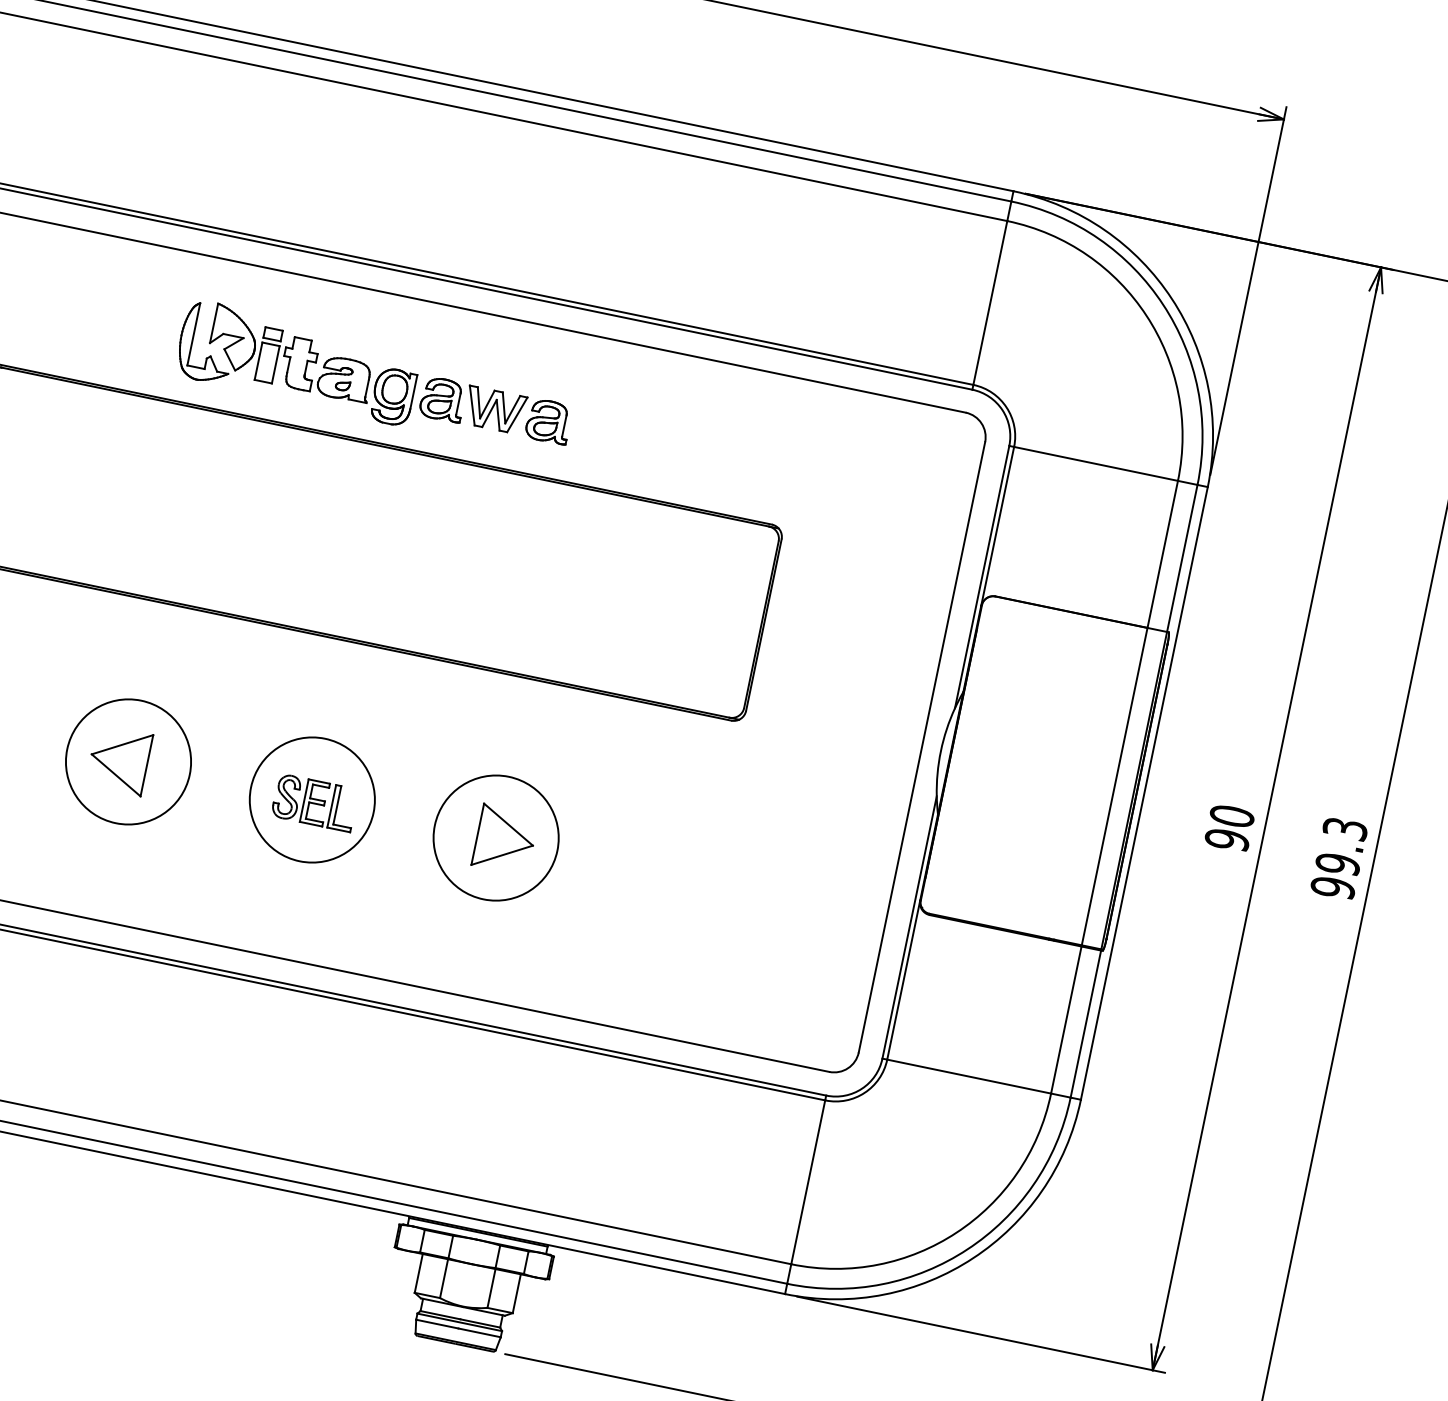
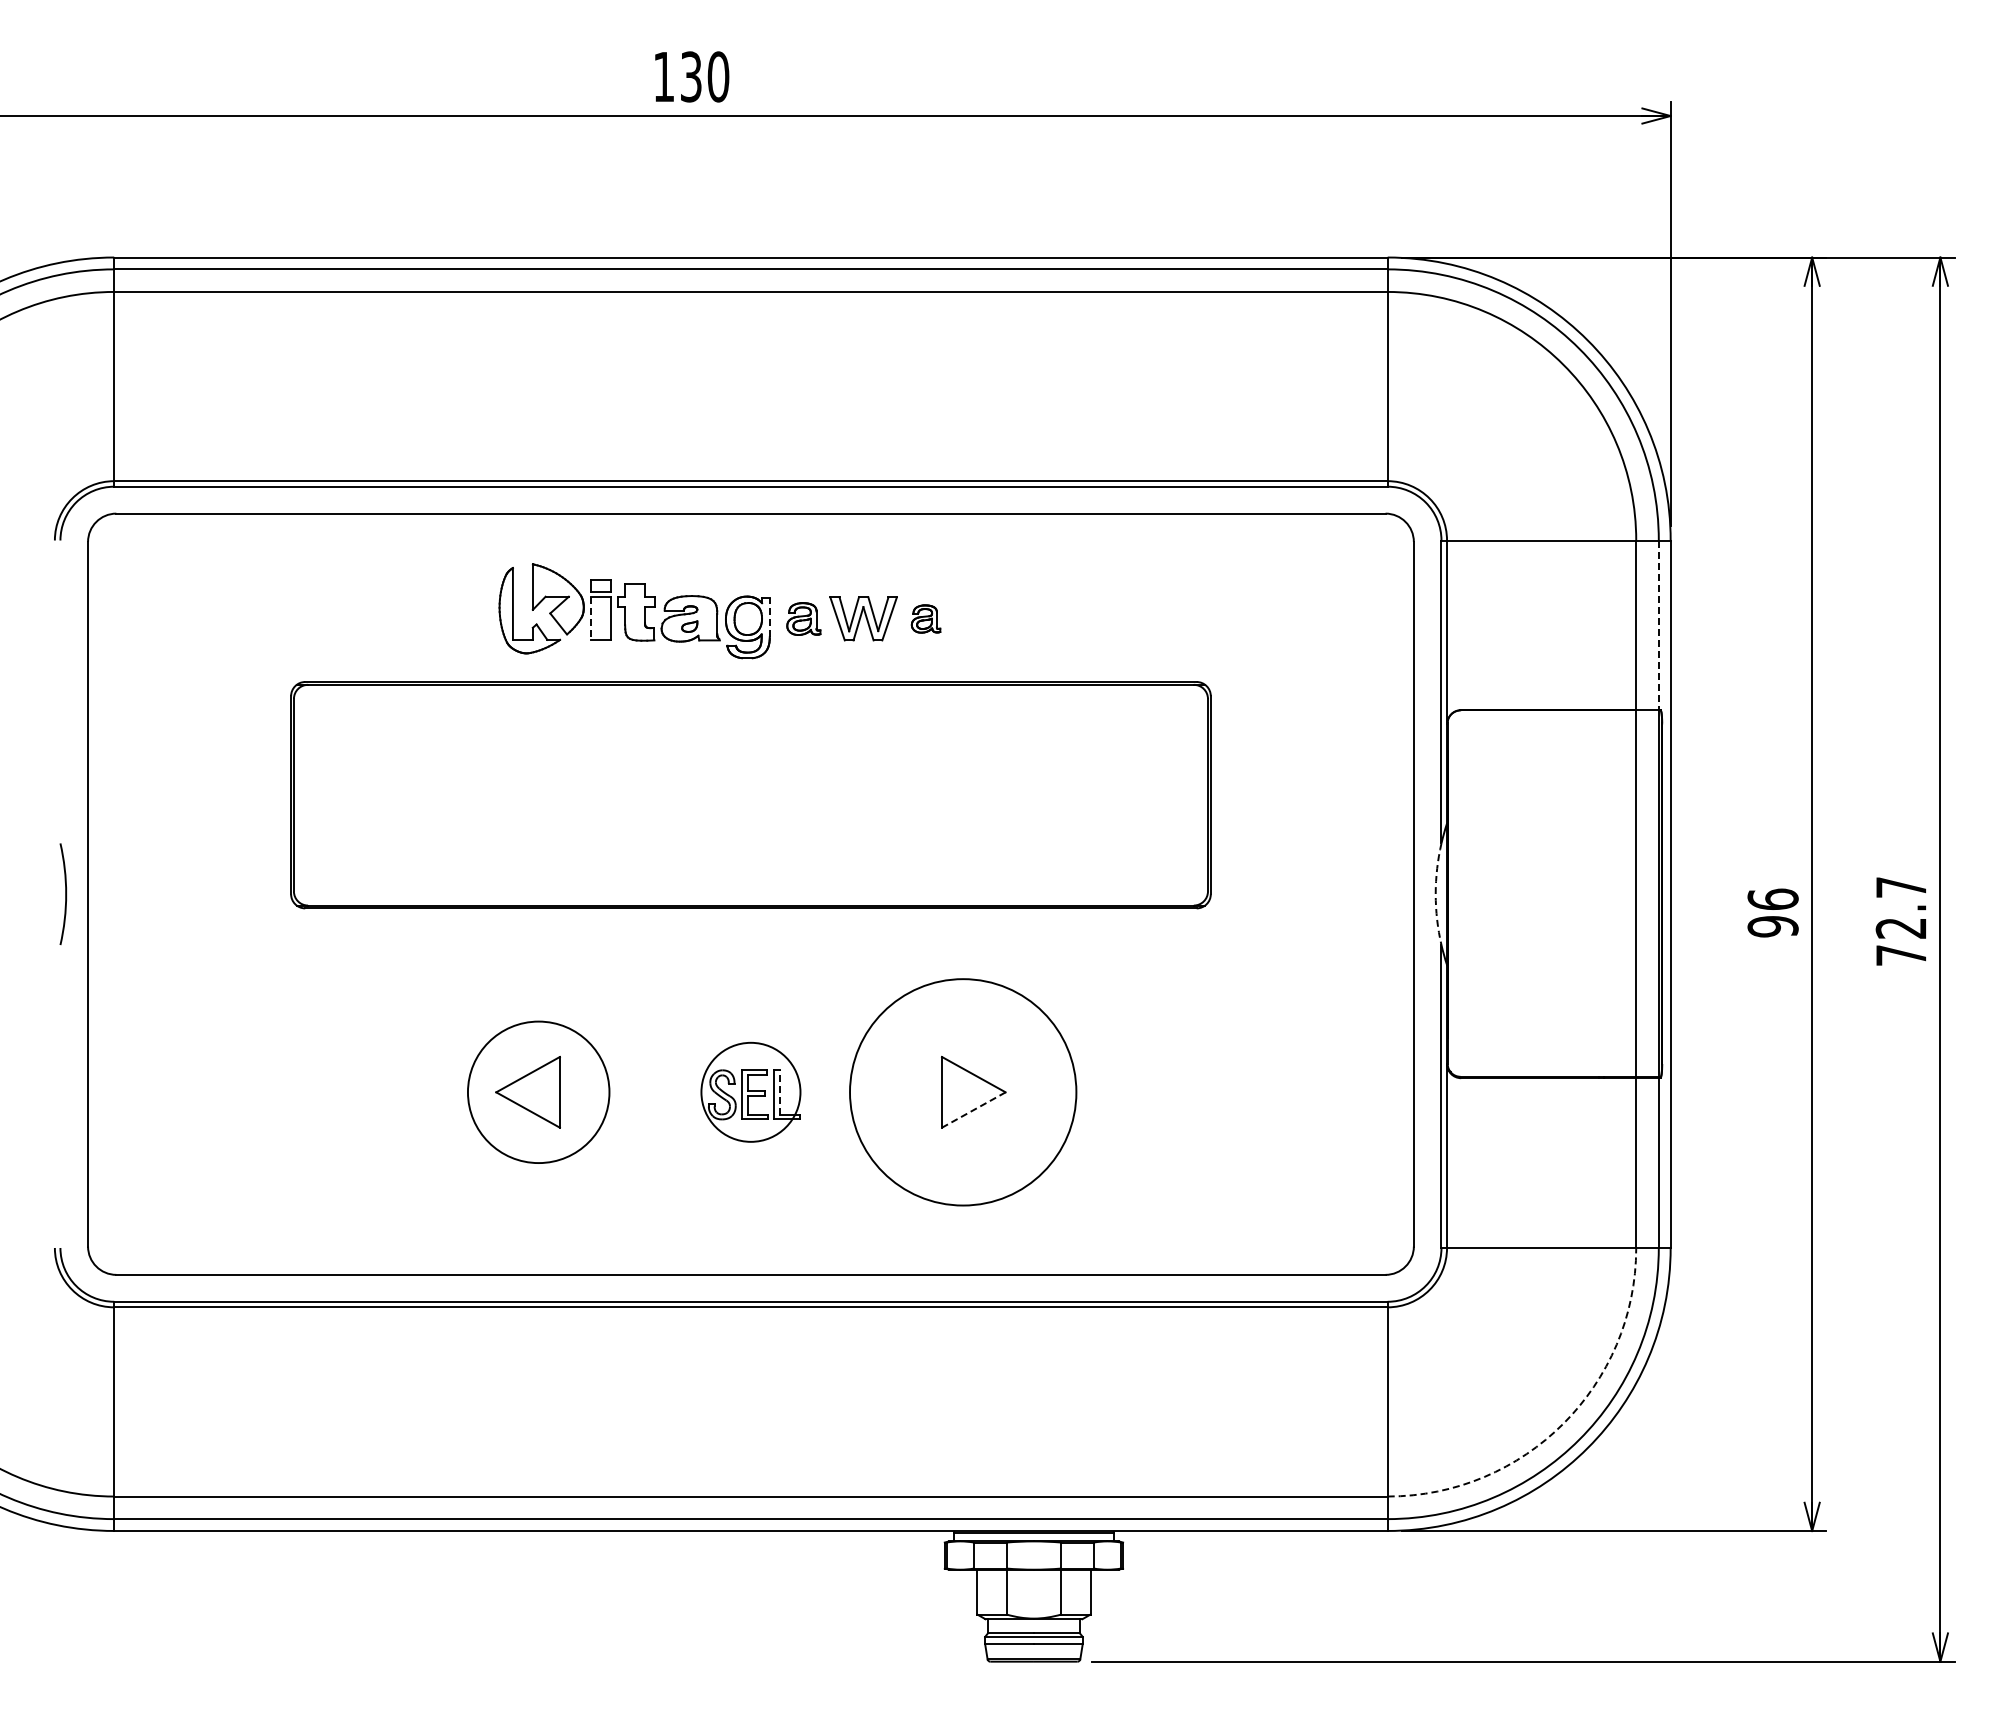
line: (258, 360) -> (590, 618), solid -> dashed
line: (413, 392) -> (769, 617), solid -> dashed
part: (442, 399) -> (803, 618), size x0.7
part: (548, 420) -> (925, 618), size x0.6
line: (1182, 558) -> (1658, 625), solid -> dashed
arc: (940, 751) -> (1435, 894), solid -> dashed
circle: (311, 800) -> (750, 1092), size x0.7
line: (337, 805) -> (779, 1092), solid -> dashed
text: (1231, 816) -> (1772, 899), 90 -> 96
circle: (495, 838) -> (962, 1092), size x1.6
line: (501, 855) -> (973, 1110), solid -> dashed
text: (1338, 858) -> (1900, 921), 99.3 -> 72.7
arc: (956, 1232) -> (1563, 1423), solid -> dashed

